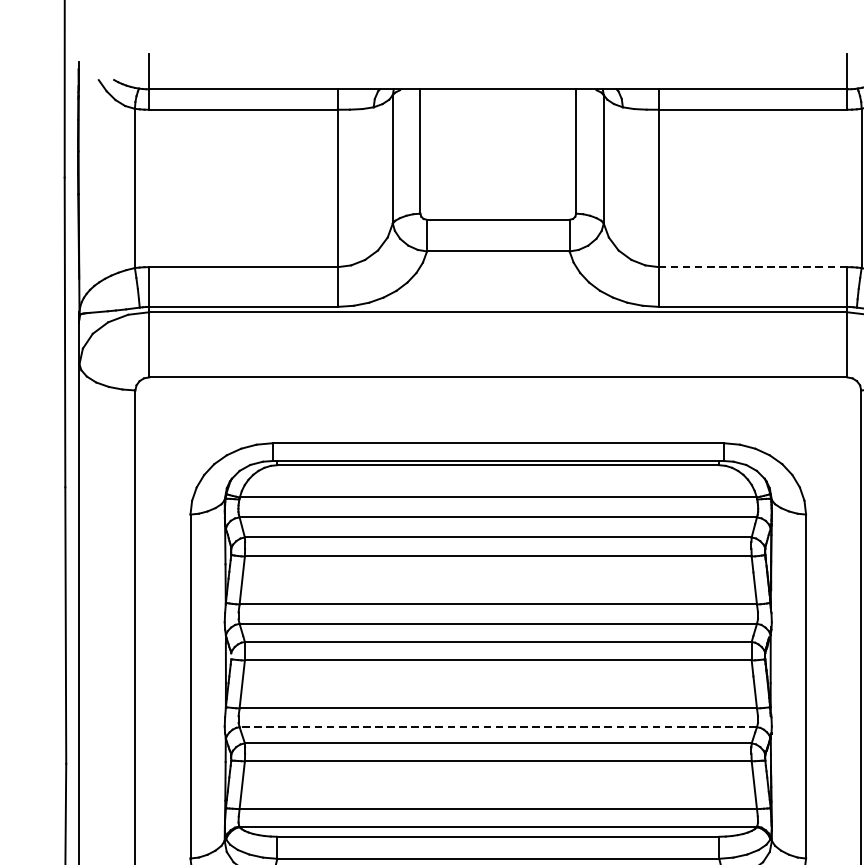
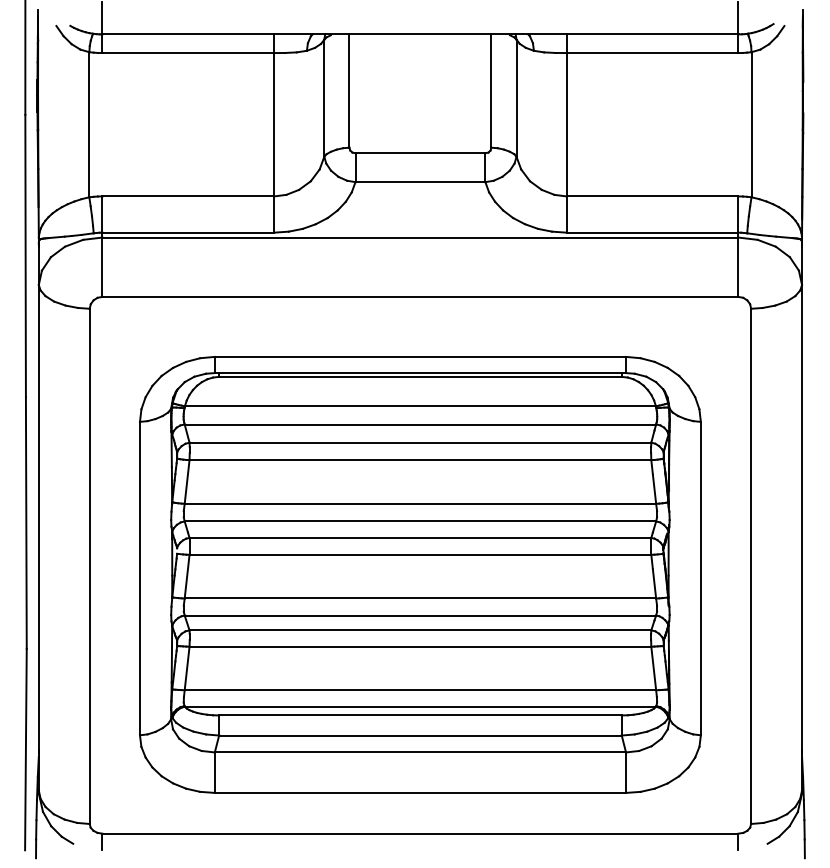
line: (752, 267) -> (652, 196), dashed -> solid
line: (498, 727) -> (420, 615), dashed -> solid

